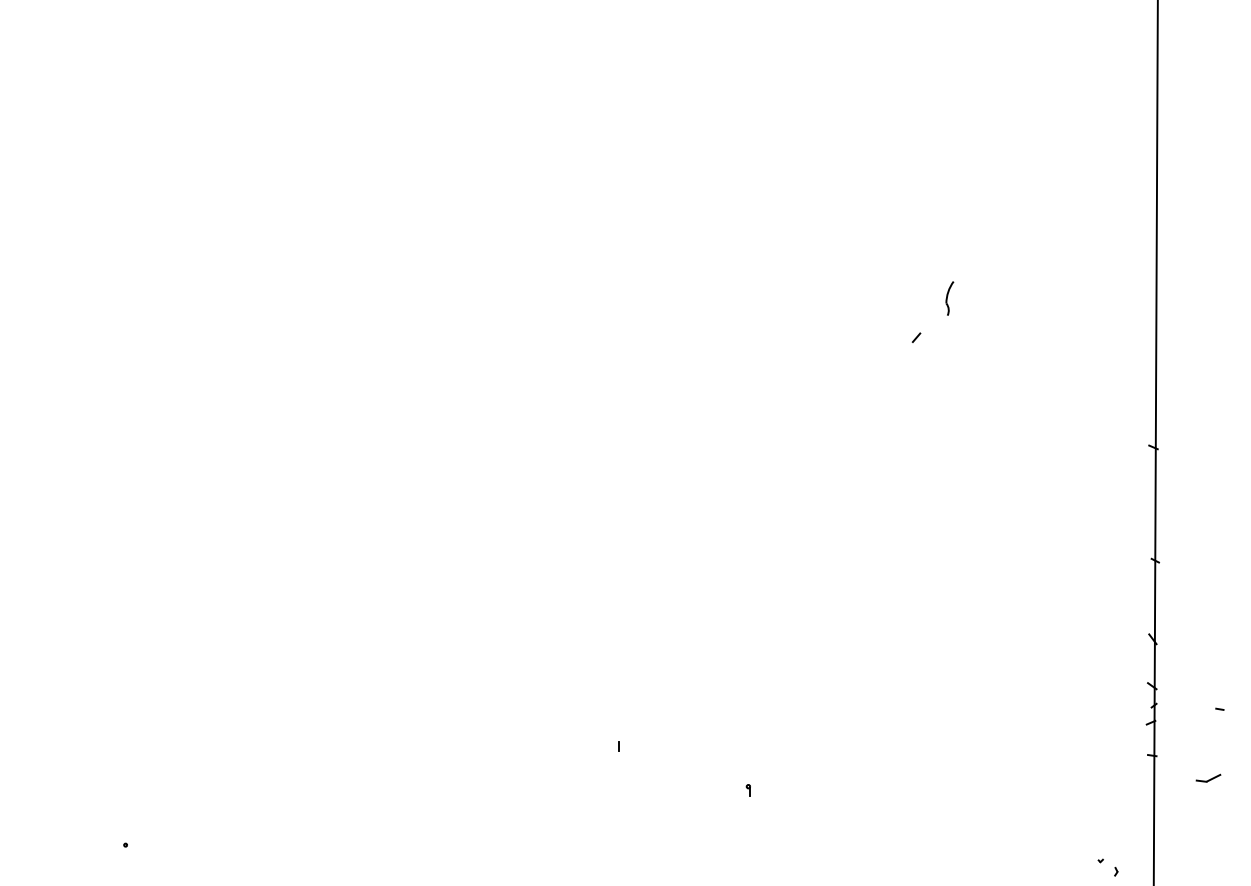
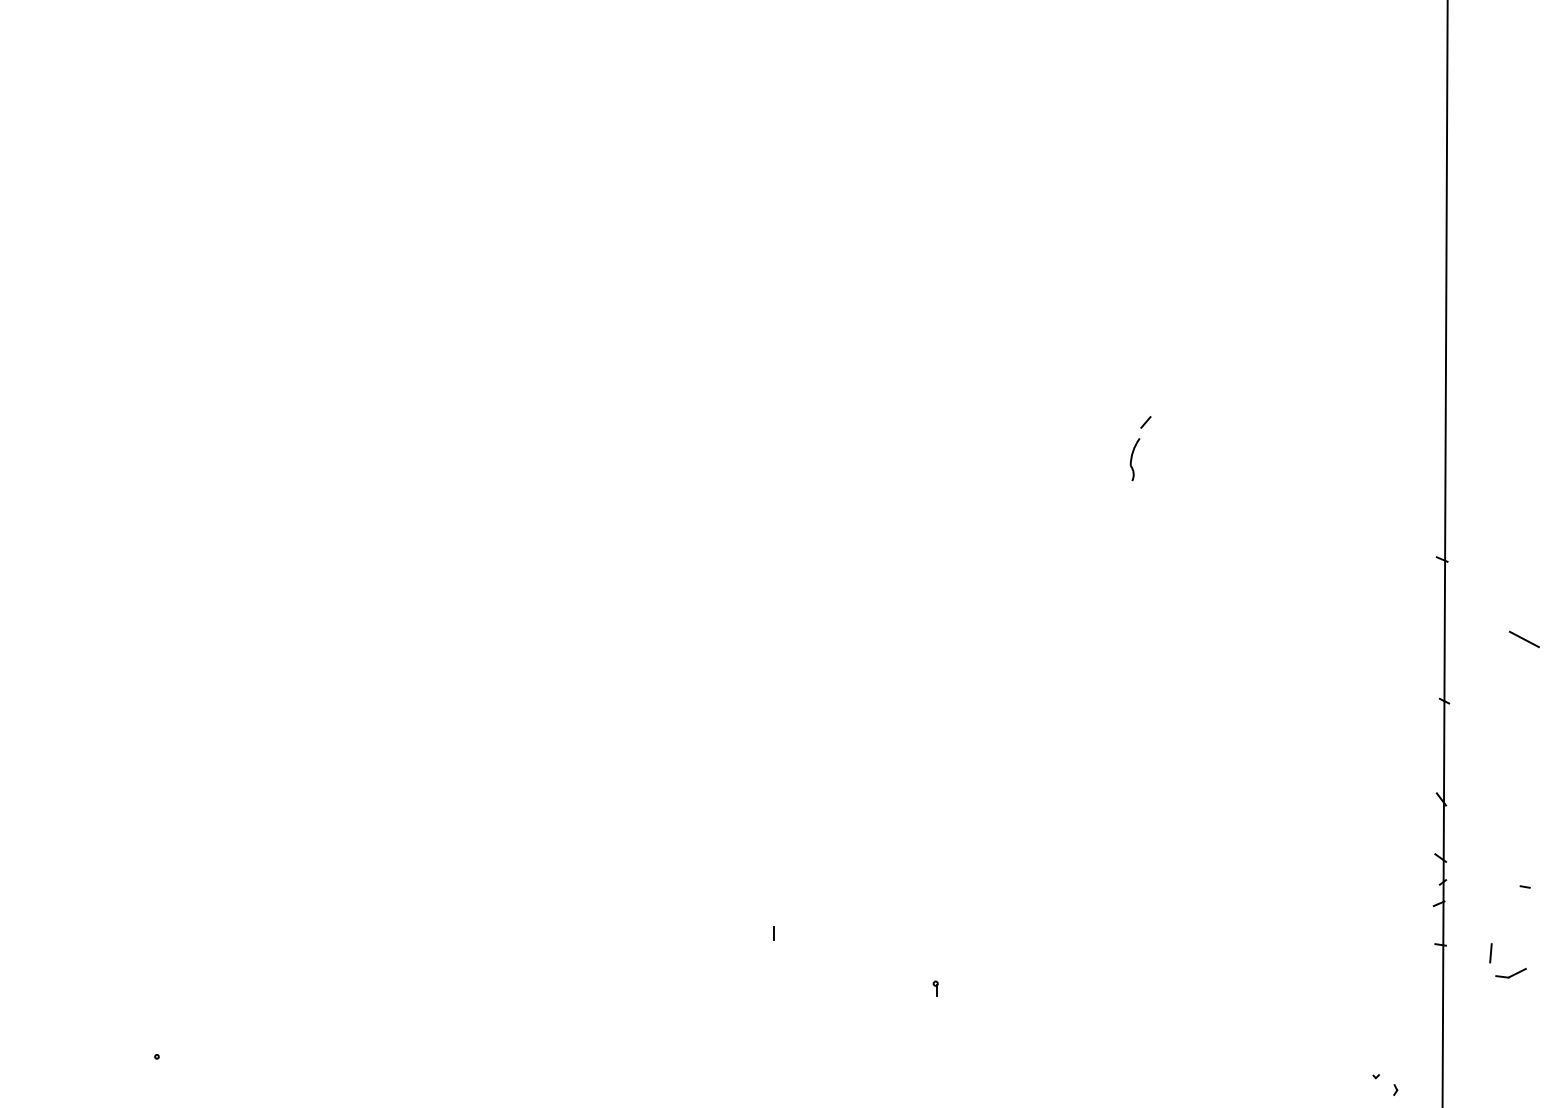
part: (949, 298) -> (1134, 459), moved
line: (1218, 511) -> (1523, 639), added
line: (1192, 762) -> (1490, 953), added

